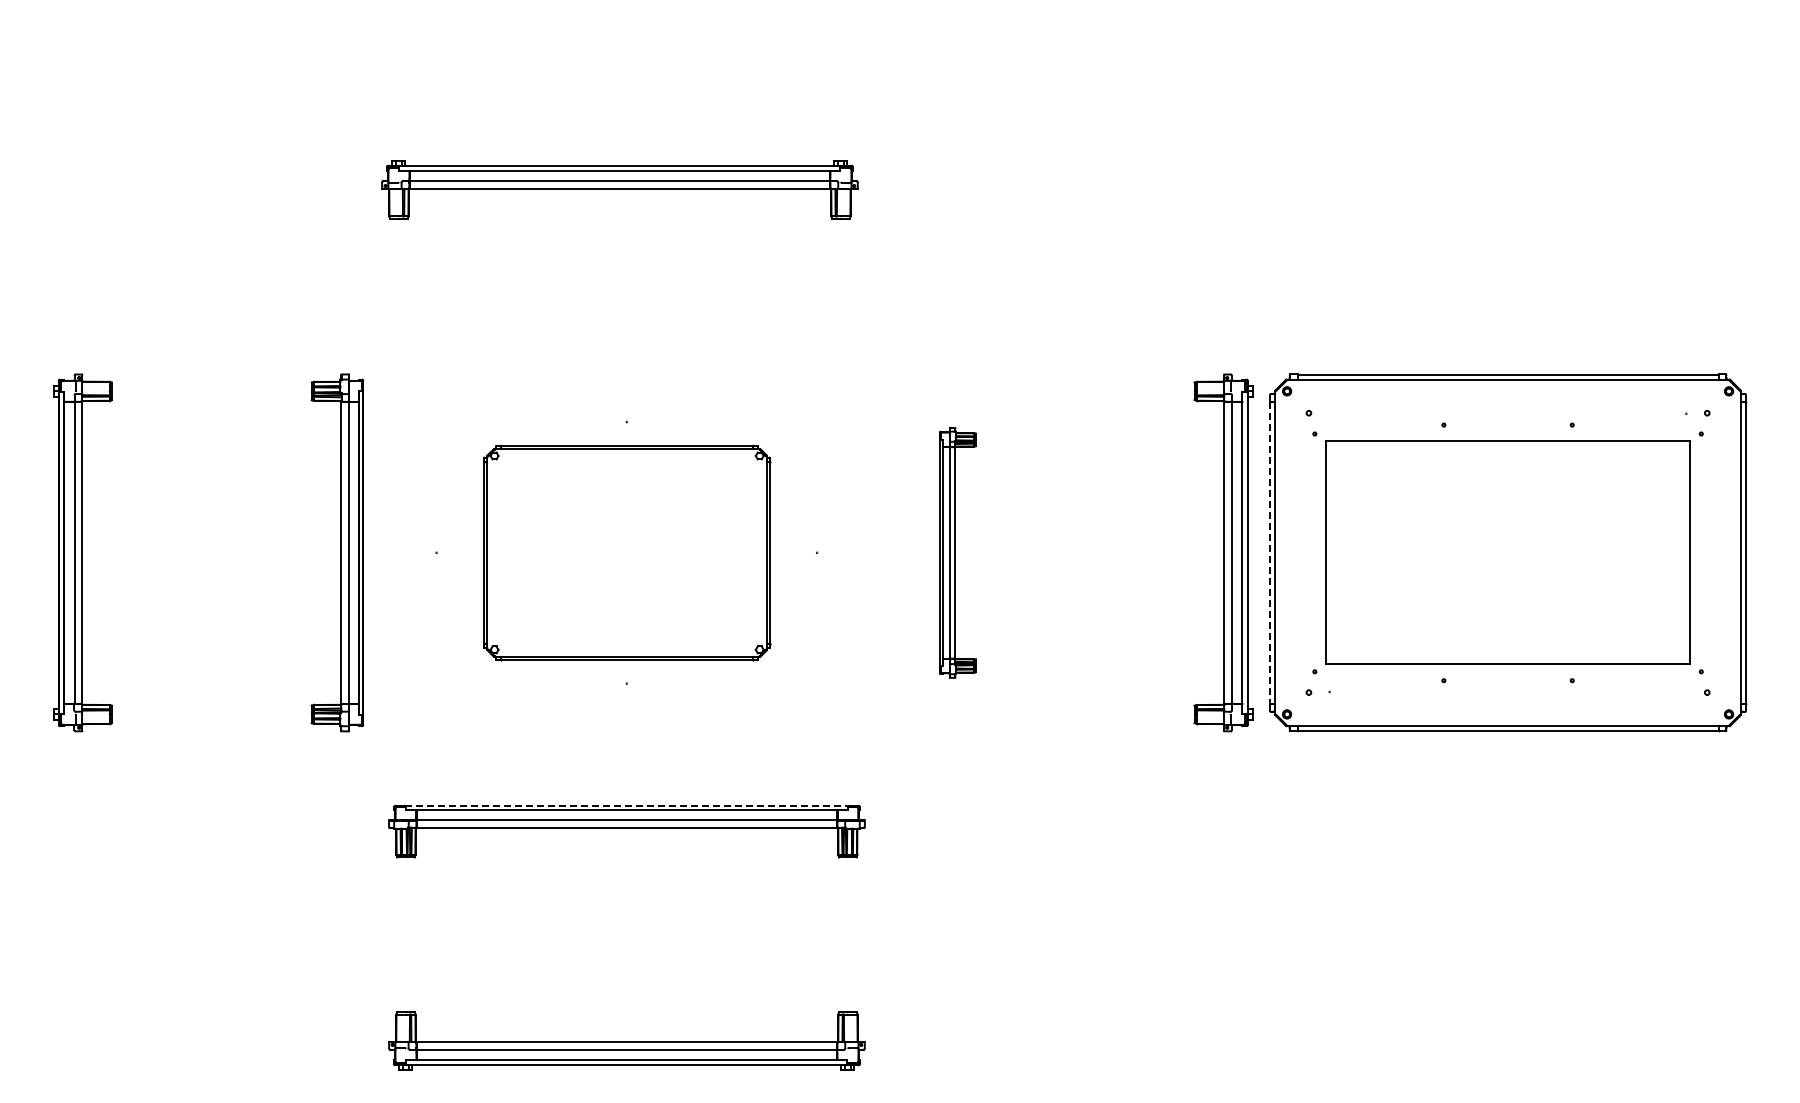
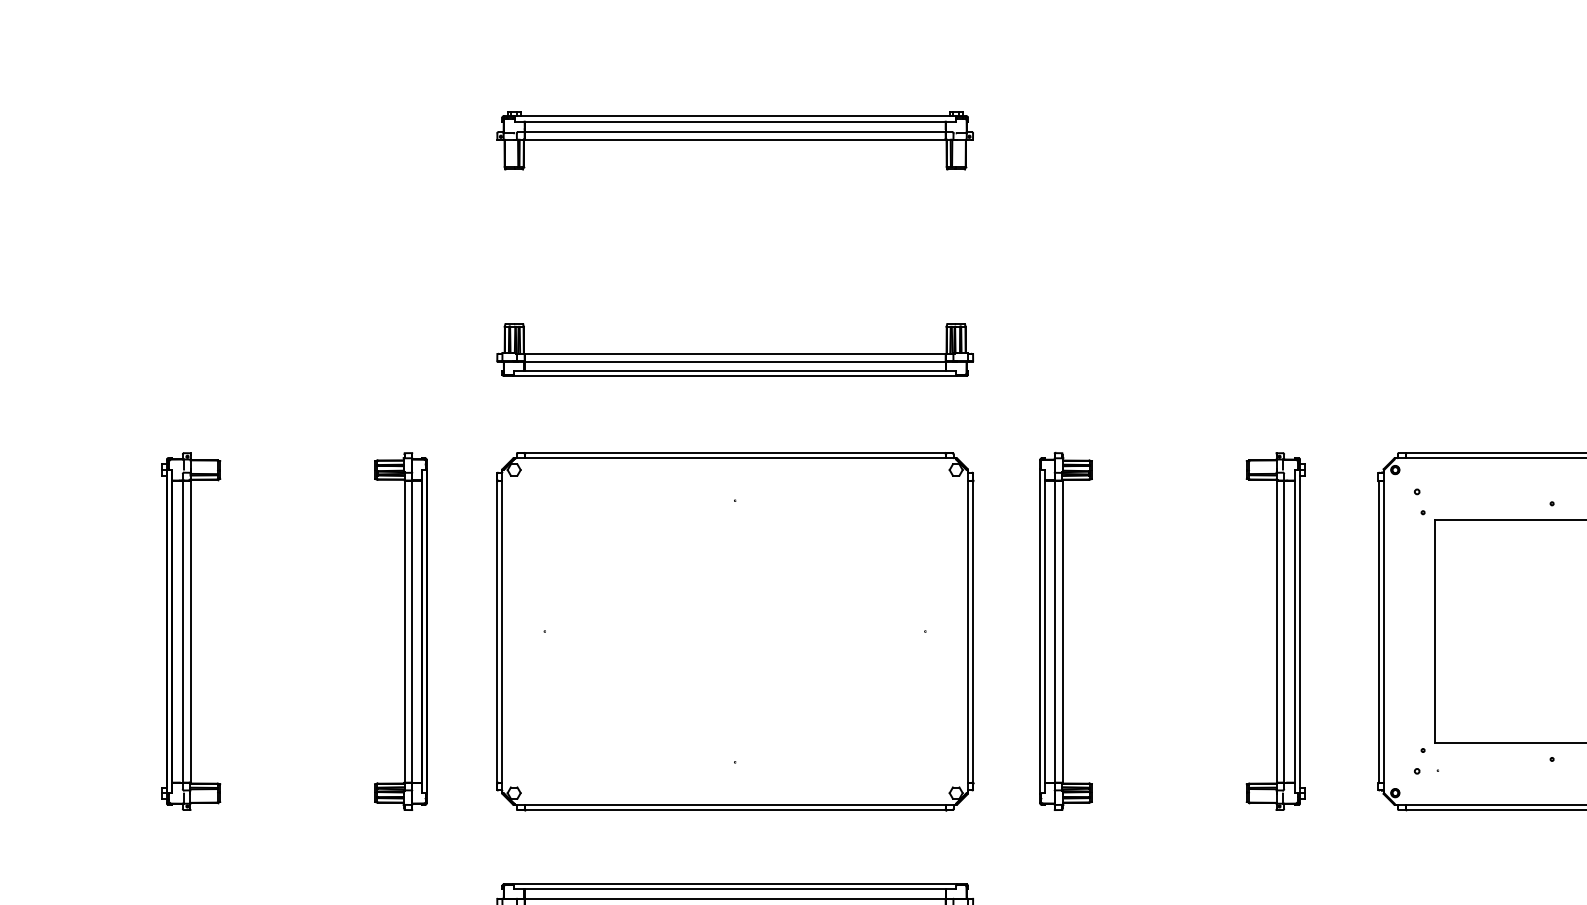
part: (619, 189) -> (734, 140), moved
part: (626, 271) -> (734, 350), added
part: (337, 552) -> (400, 631), moved
part: (627, 552) -> (735, 631), size x1.67
part: (957, 552) -> (1065, 631), size x1.43
part: (1223, 552) -> (1275, 631), moved
line: (1270, 553) -> (1378, 632), dashed -> solid
line: (626, 805) -> (734, 884), dashed -> solid

